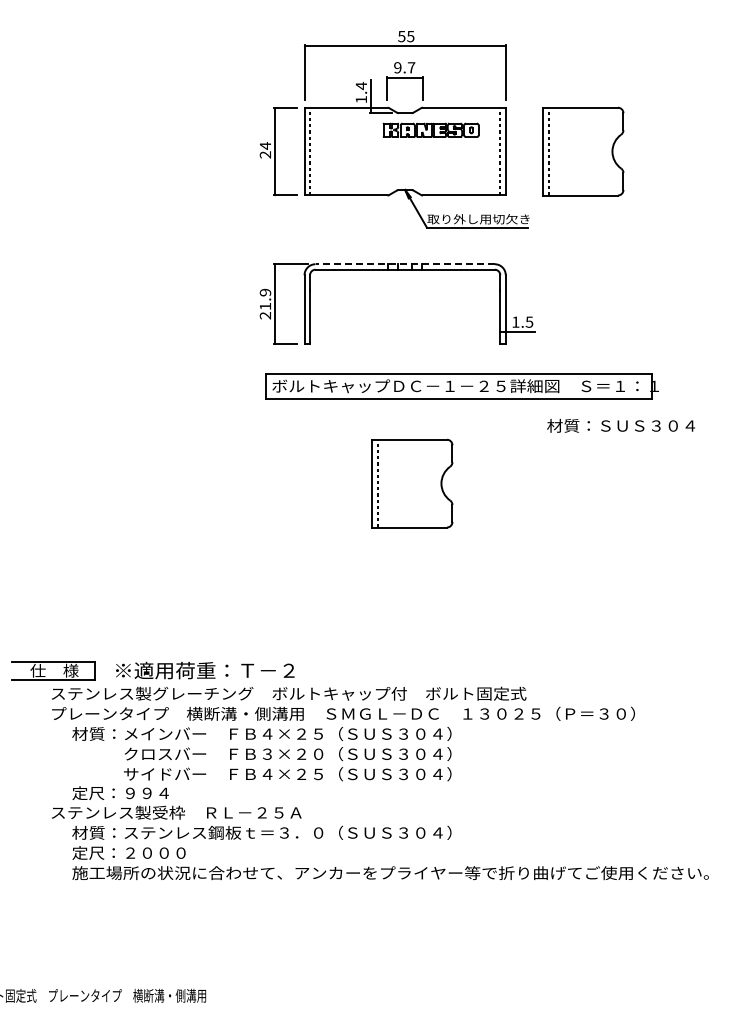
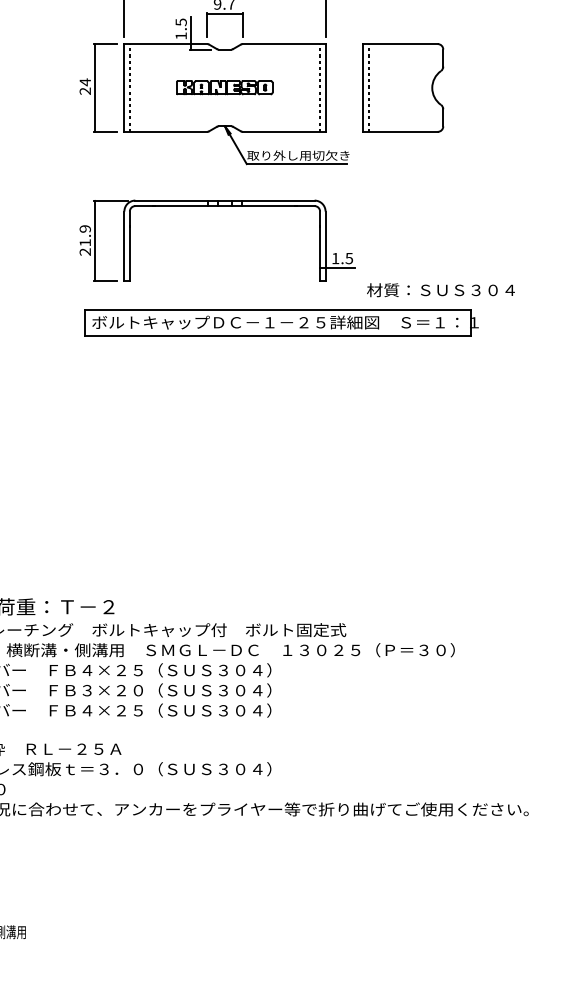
text: (361, 85) -> (181, 21), 1.4 -> 1.5
part: (430, 129) -> (224, 86), moved
line: (405, 264) -> (225, 200), dashed -> solid
text: (620, 425) -> (440, 289), moved
part: (412, 483) -> (232, 419), removed

